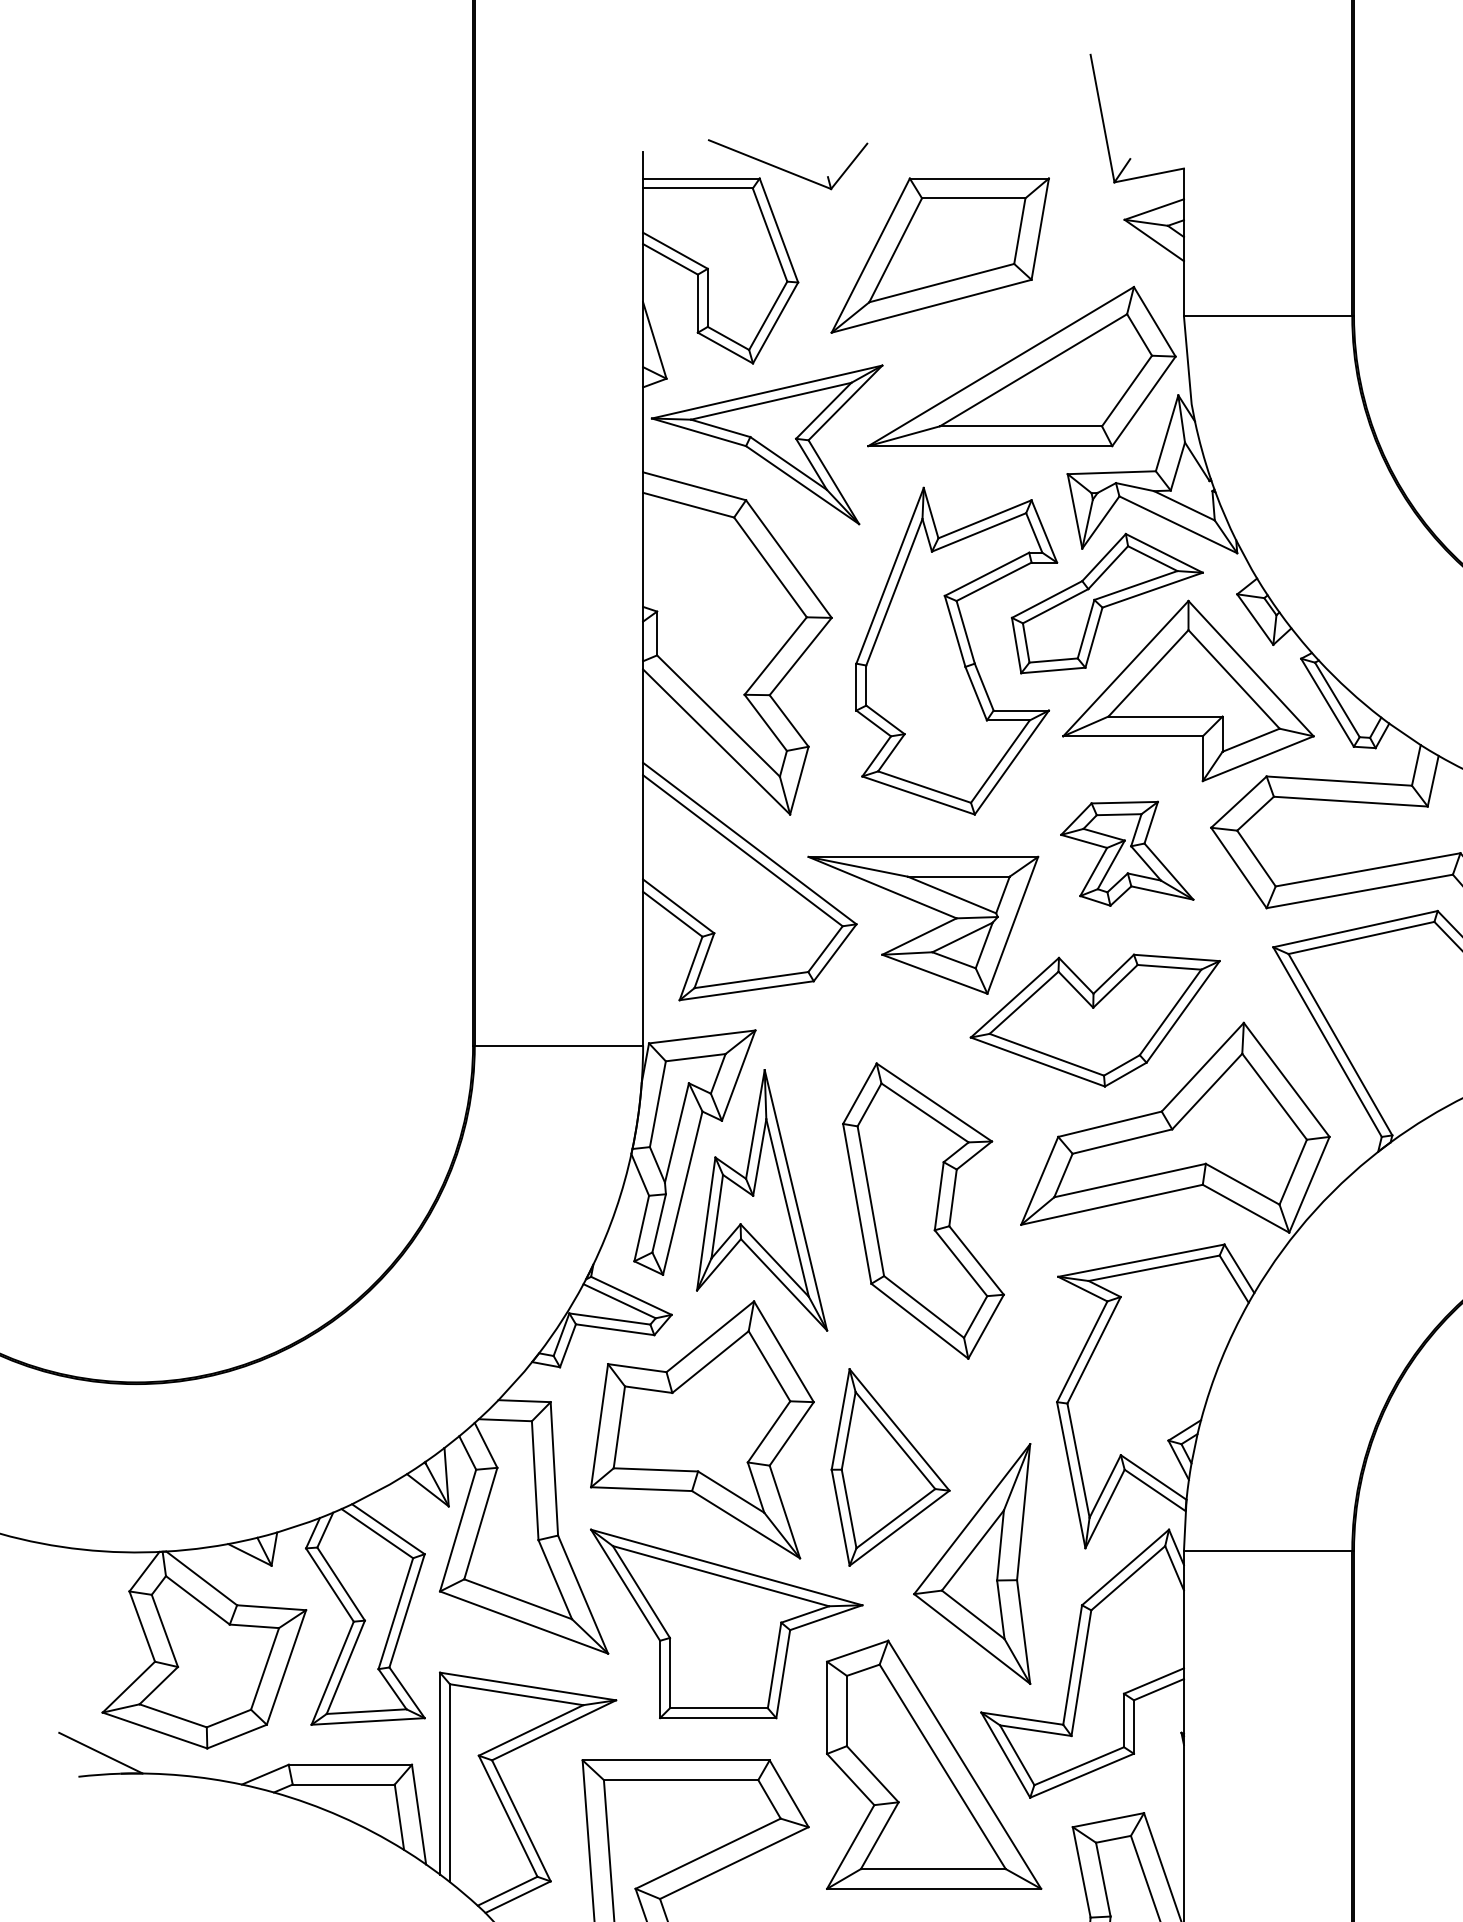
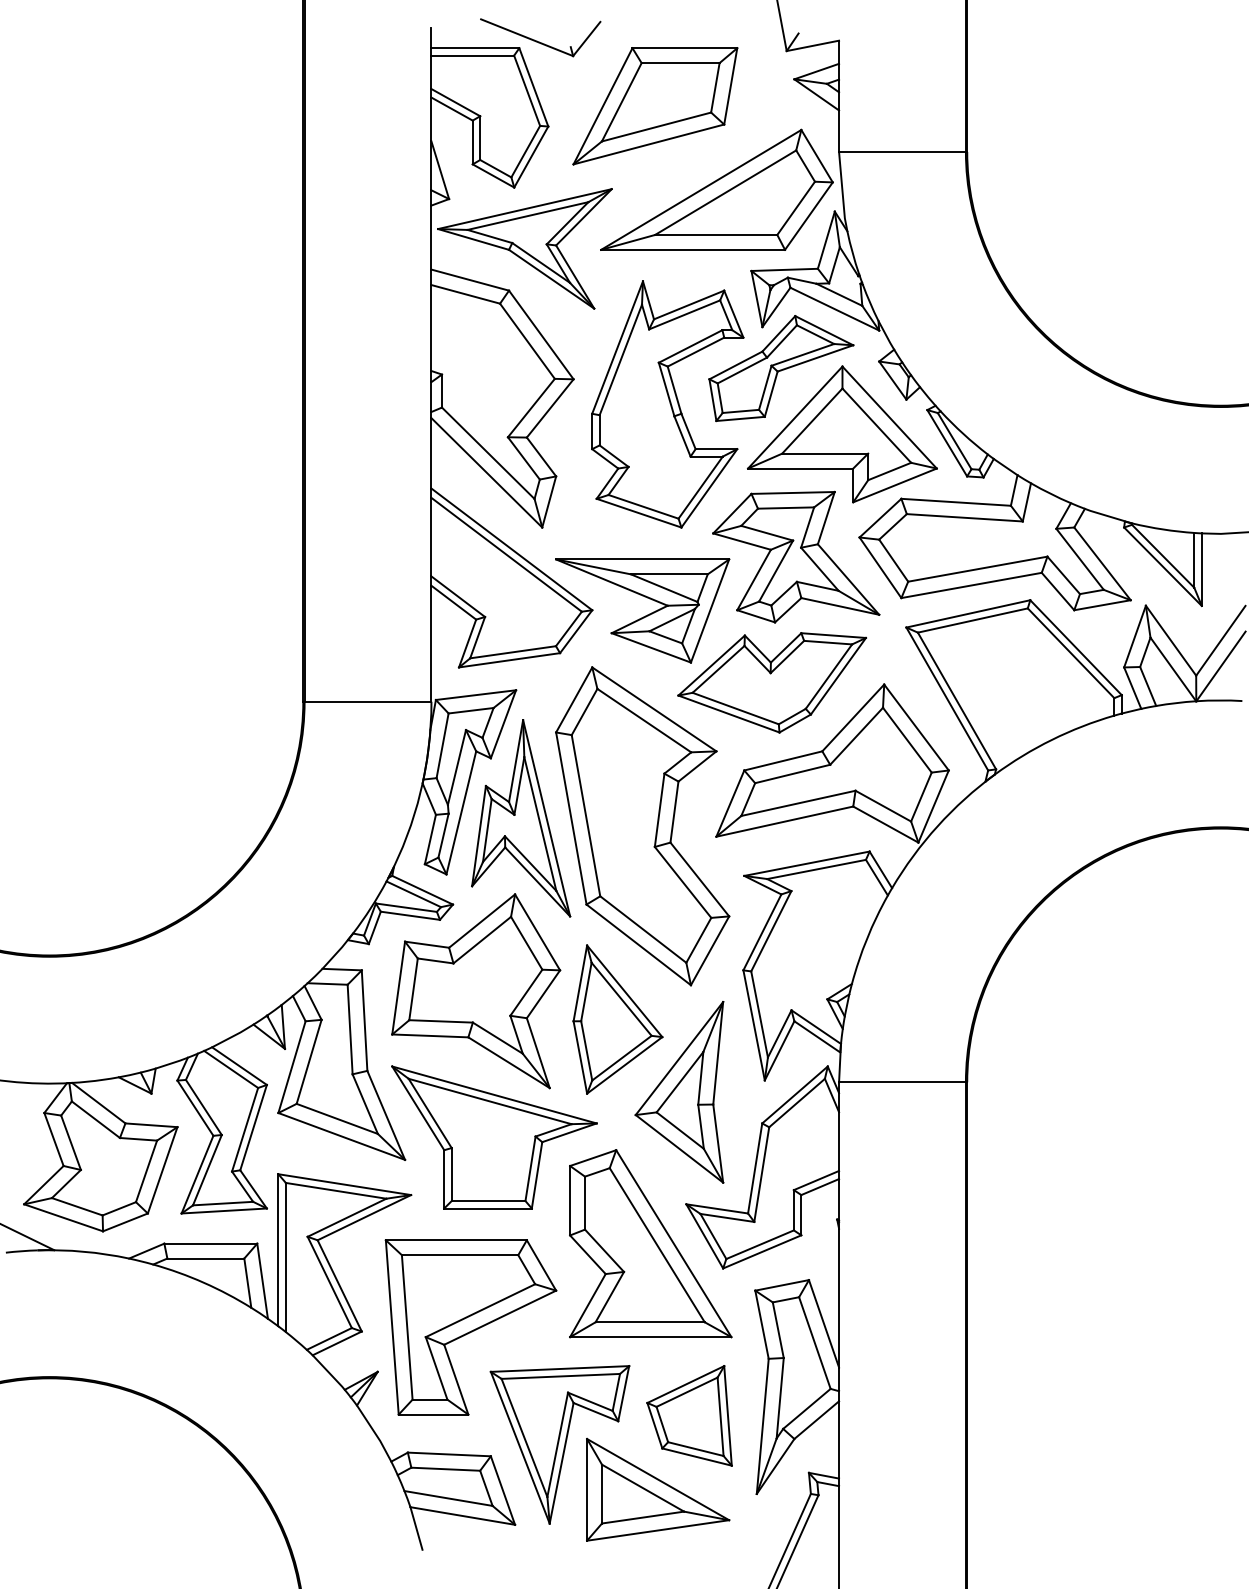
part: (1127, 853) -> (796, 556), size x1.67
part: (923, 1211) -> (642, 826), size x1.43

